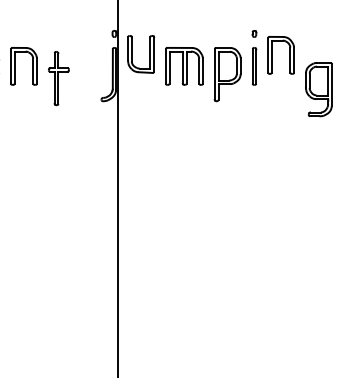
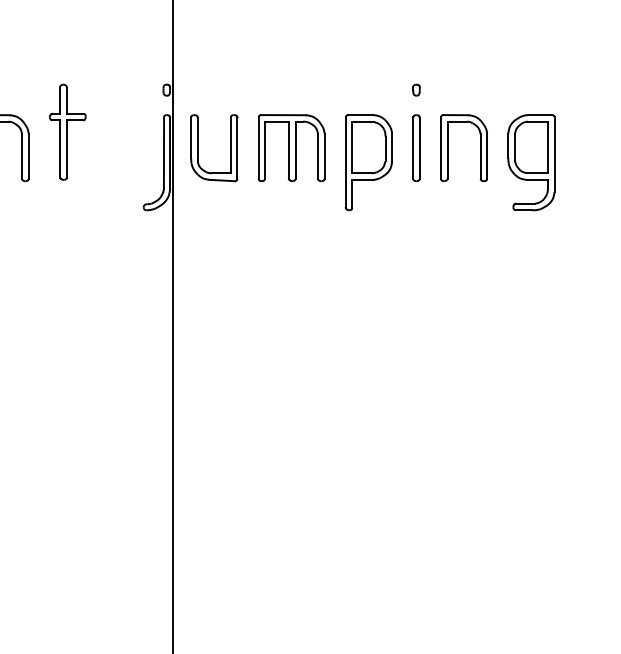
part: (149, 54) -> (229, 148), moved
part: (272, 55) -> (448, 148), moved
part: (58, 78) -> (67, 132), moved
part: (318, 89) -> (530, 162), moved

